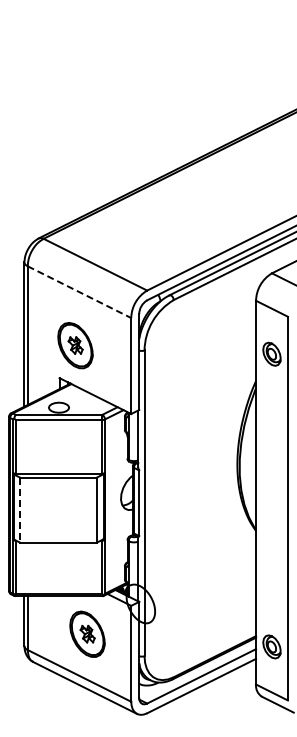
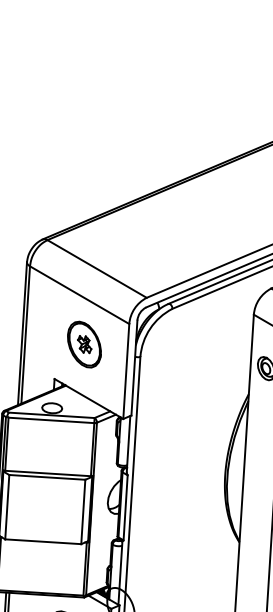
line: (79, 292) -> (79, 295), dashed -> solid
part: (75, 345) -> (84, 344), moved
line: (20, 510) -> (7, 507), dashed -> solid

